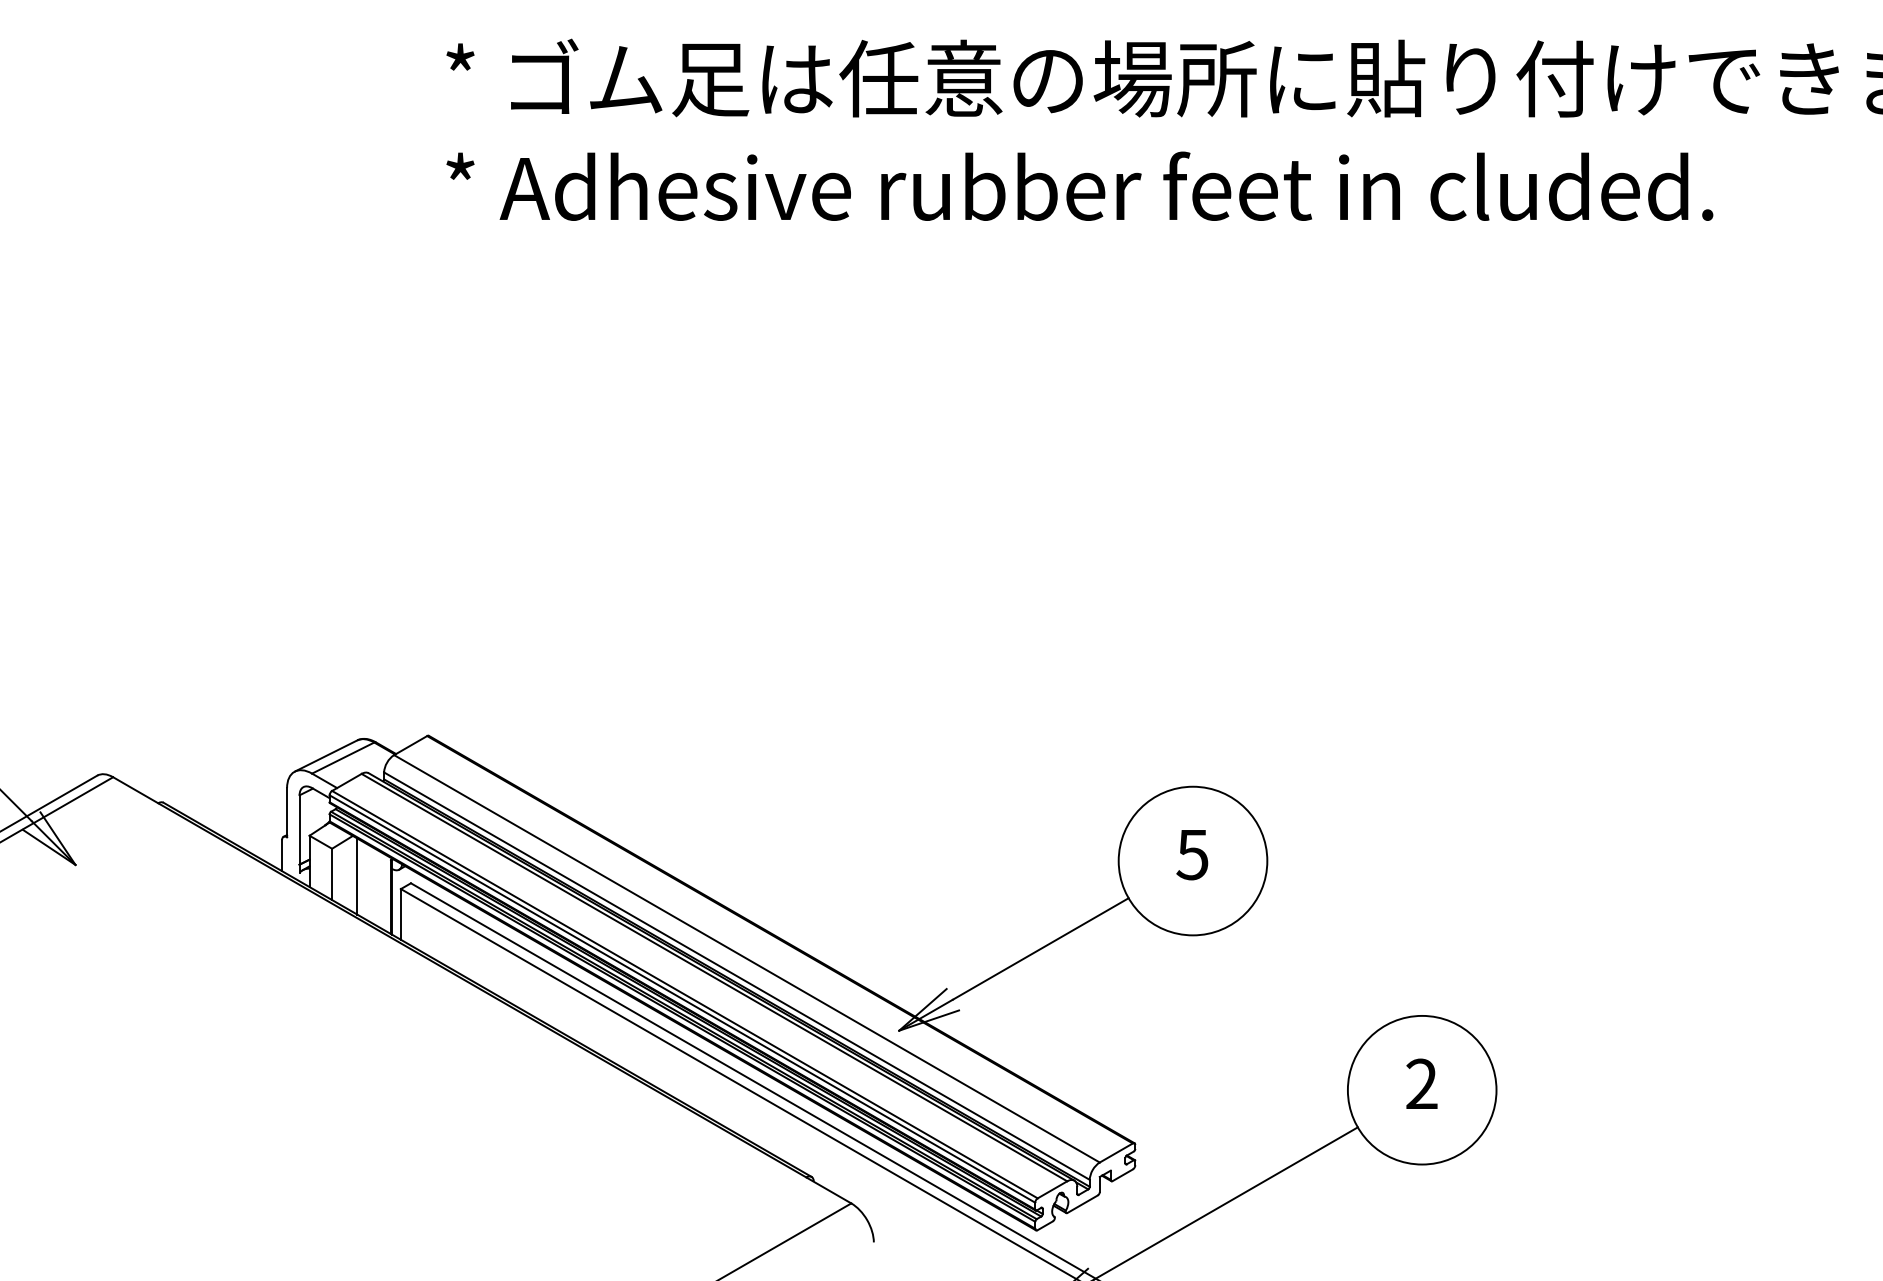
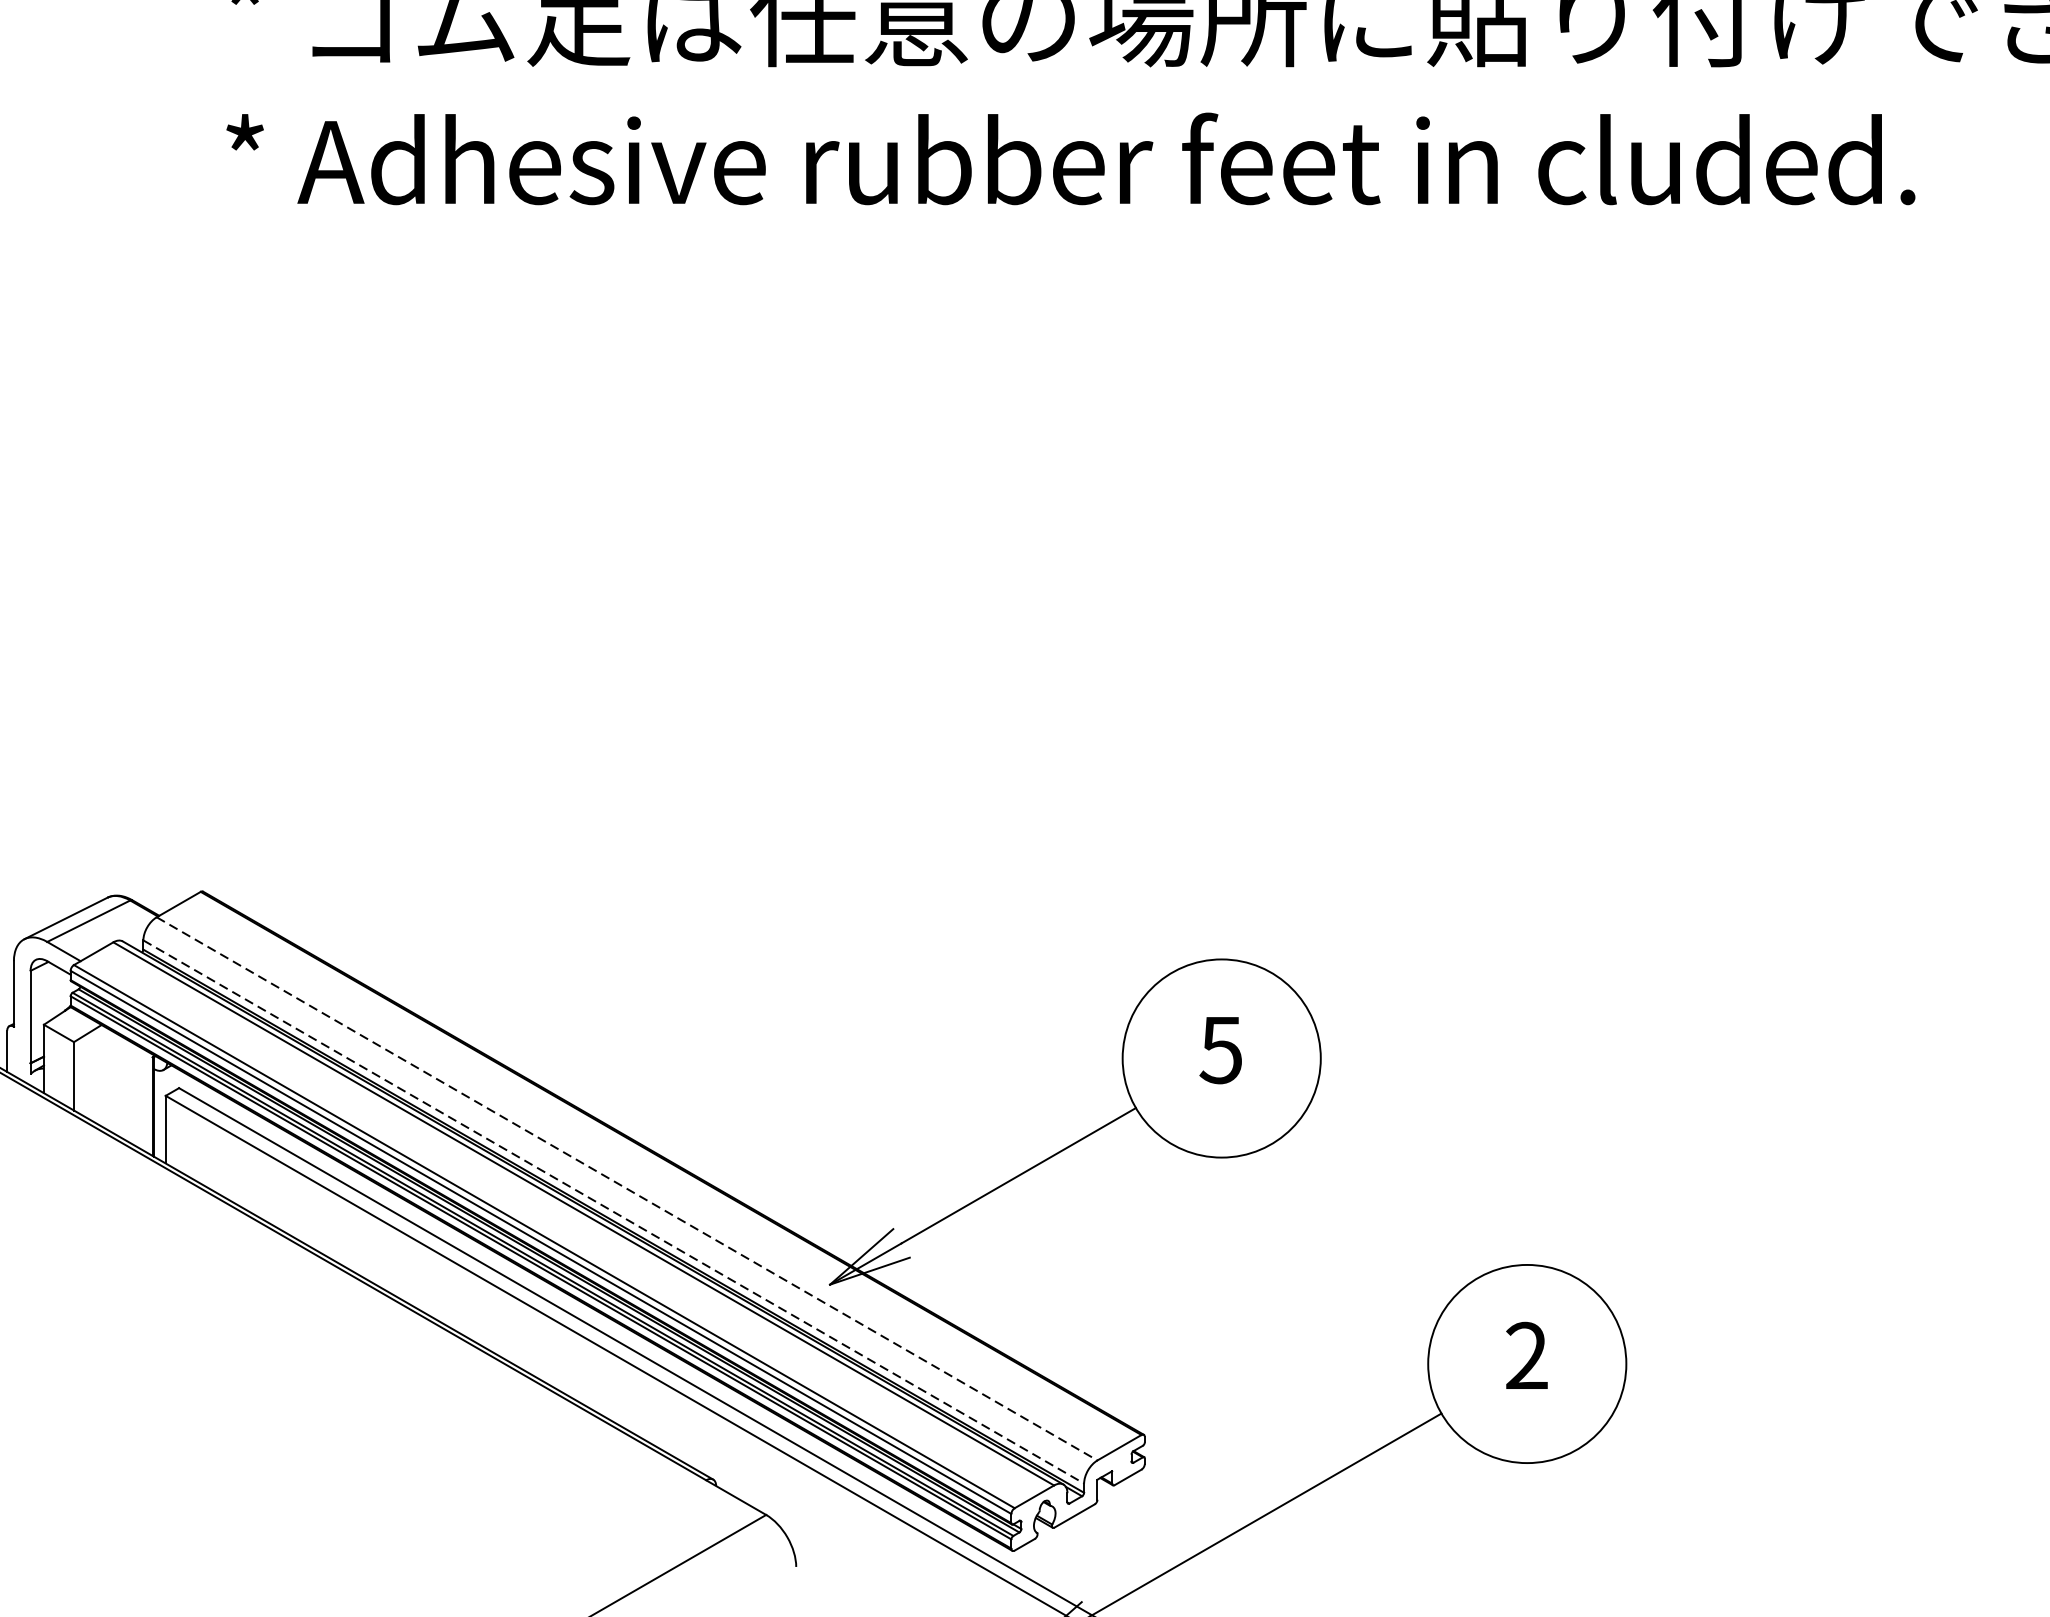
line: (357, 876) -> (107, 1079), removed
line: (747, 959) -> (627, 1189), solid -> dashed
line: (737, 976) -> (614, 1212), solid -> dashed

